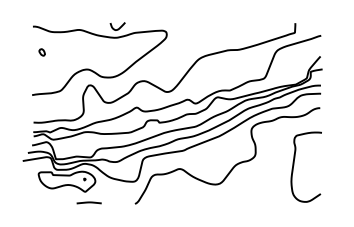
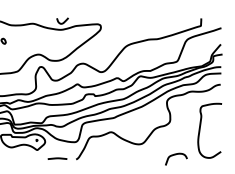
curve: (262, 198) -> (175, 155), added
line: (88, 202) -> (57, 158), moved

